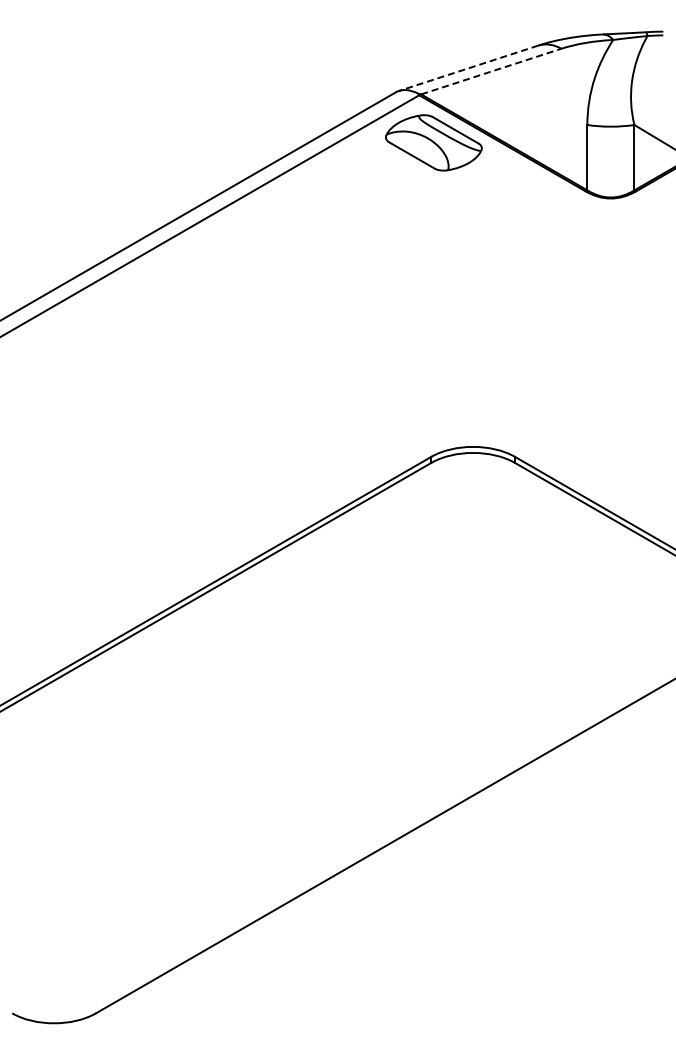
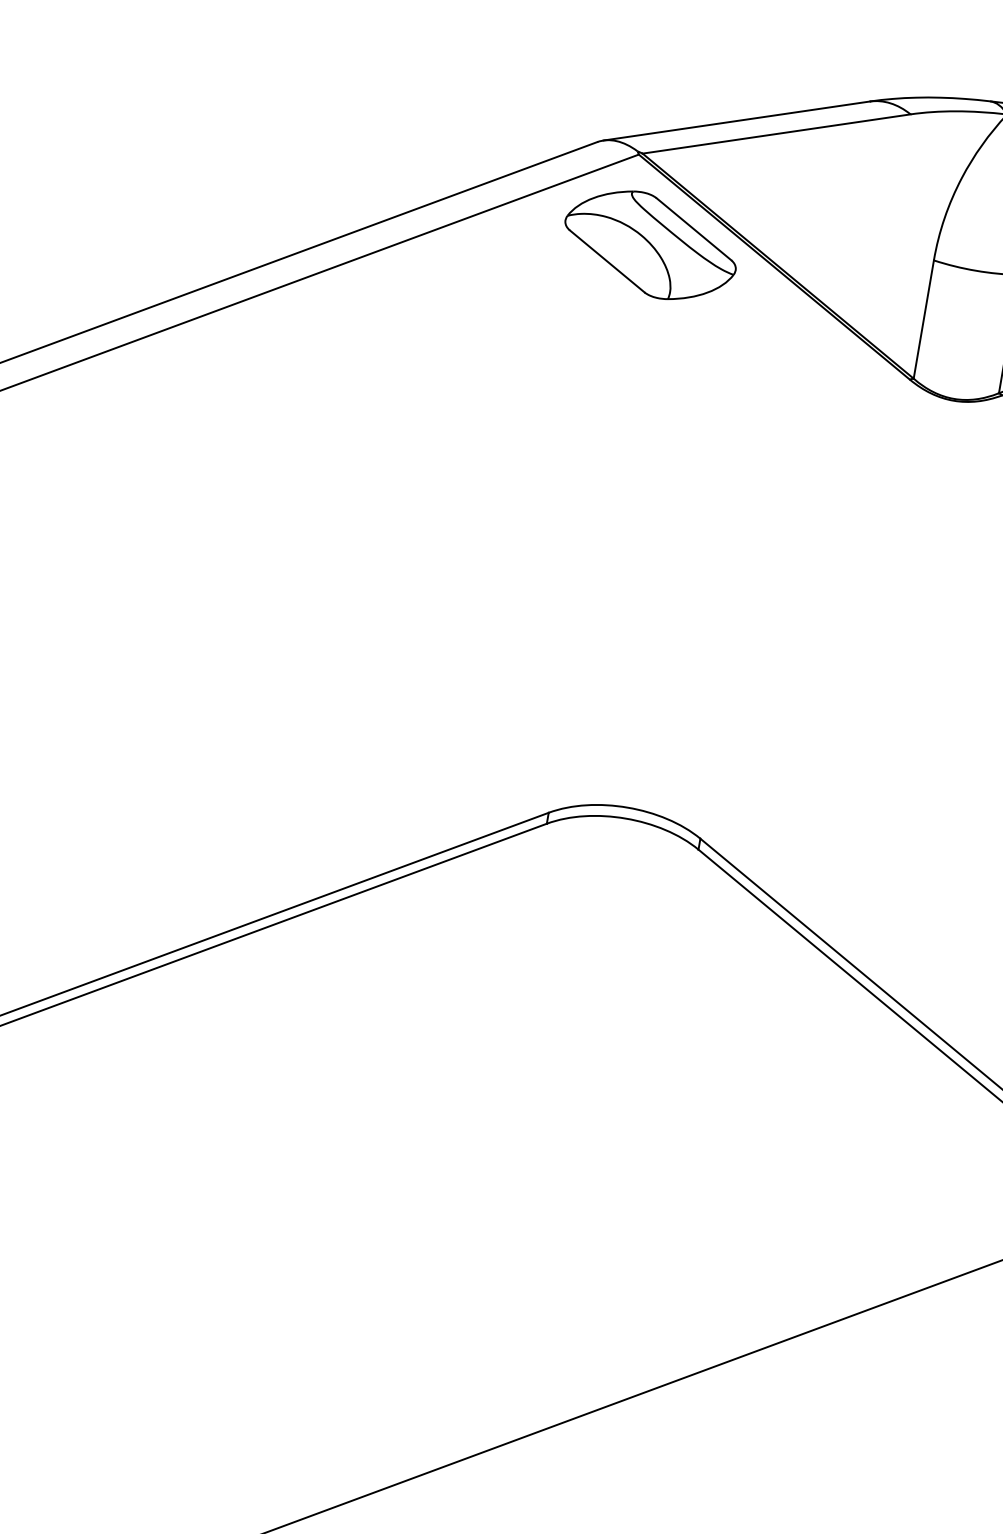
line: (468, 68) -> (736, 121), dashed -> solid
line: (491, 71) -> (776, 133), dashed -> solid

